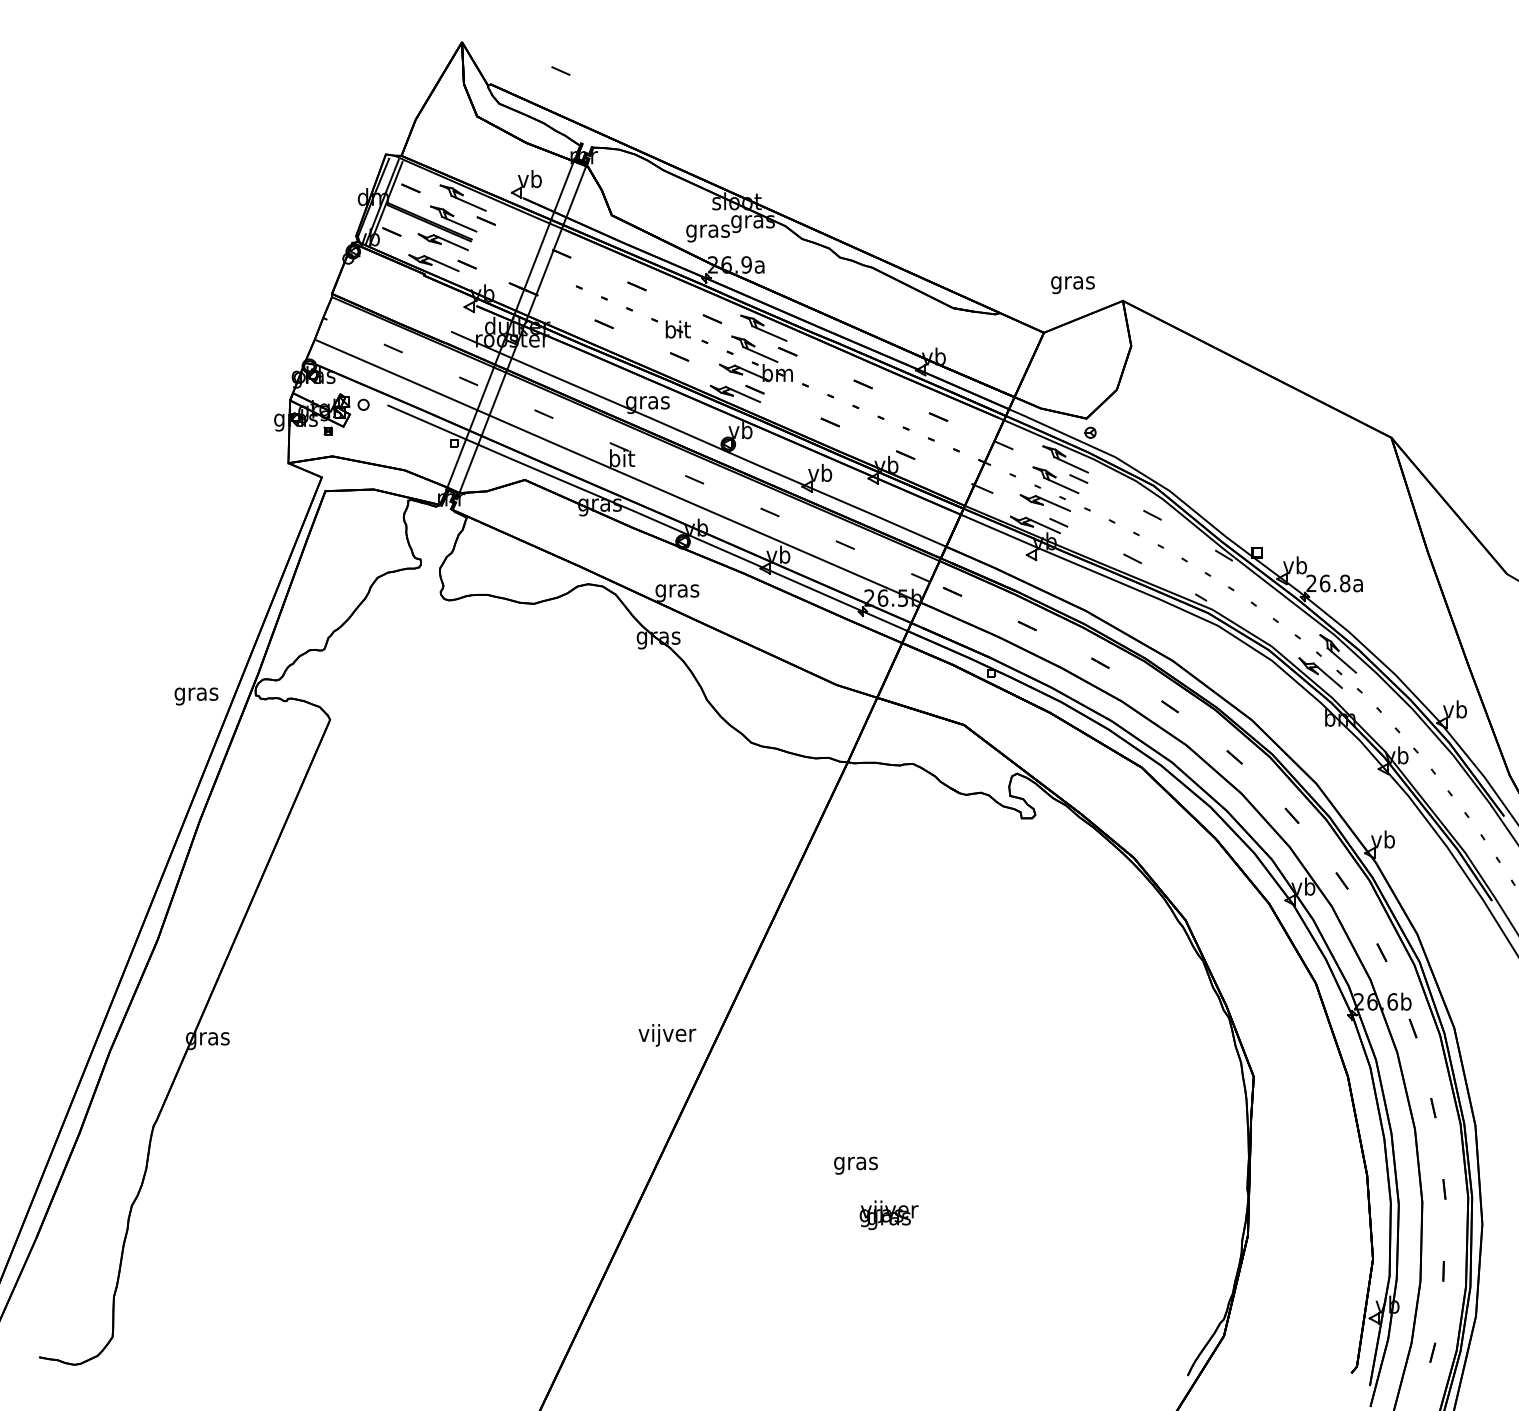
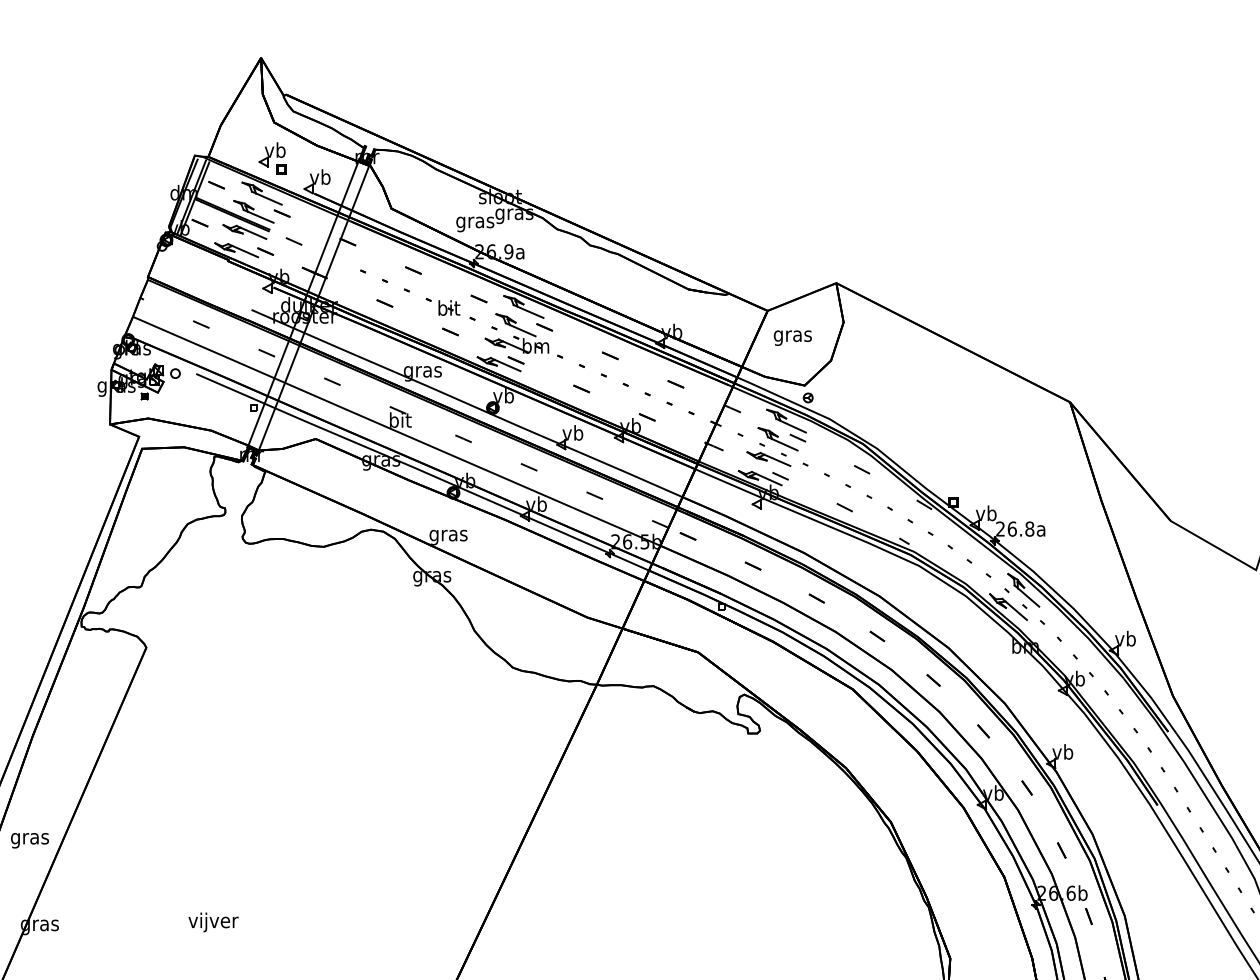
line: (560, 70) -> (293, 241), moved
part: (475, 157) -> (272, 158), added
text: (1072, 285) -> (792, 338), moved
text: (196, 696) -> (30, 840), moved
text: (667, 1035) -> (213, 922), moved

